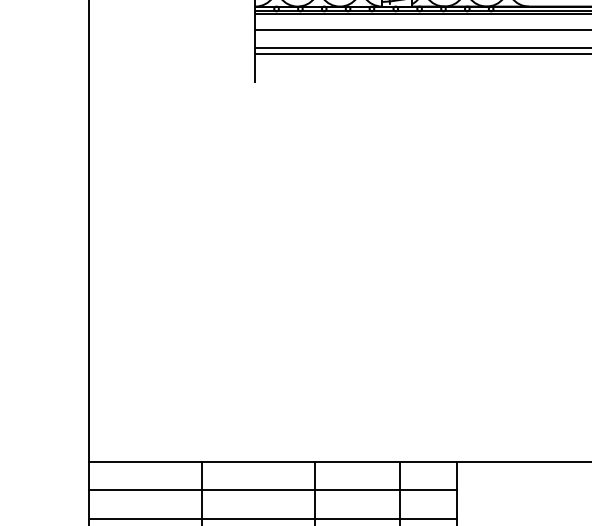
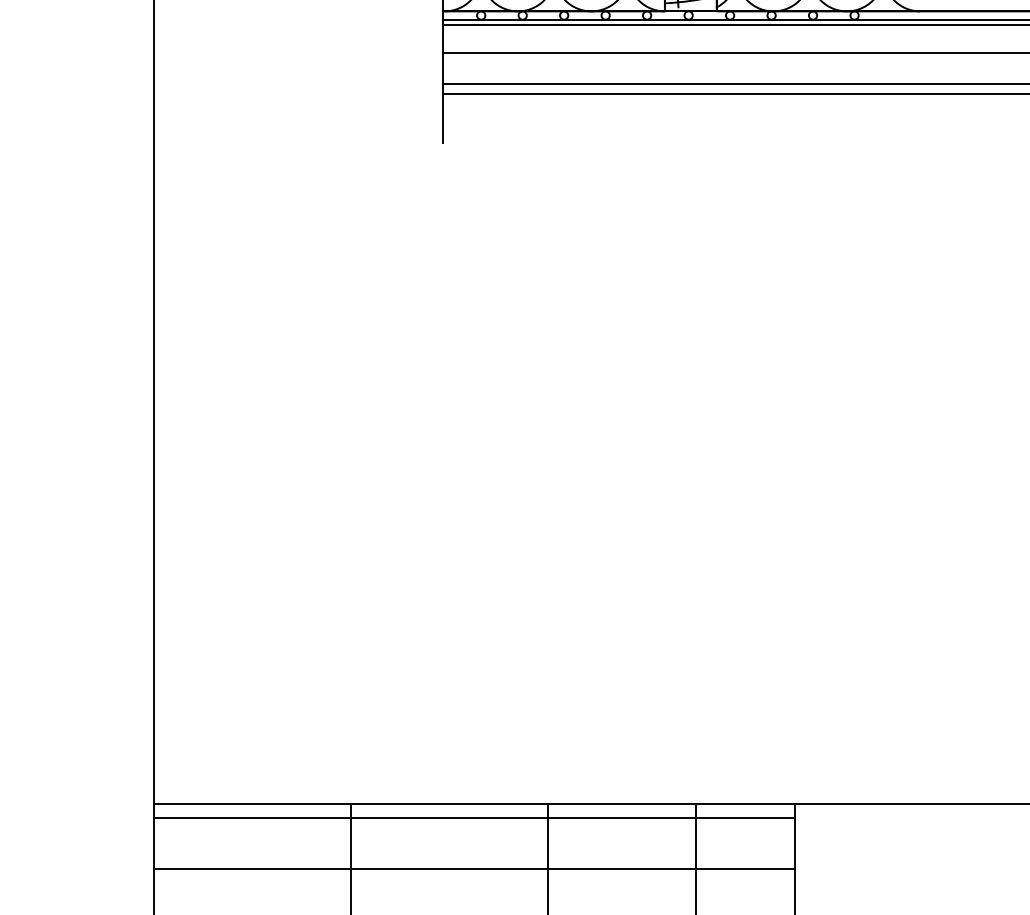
line: (272, 490) -> (474, 818), moved
line: (272, 518) -> (474, 868), moved

